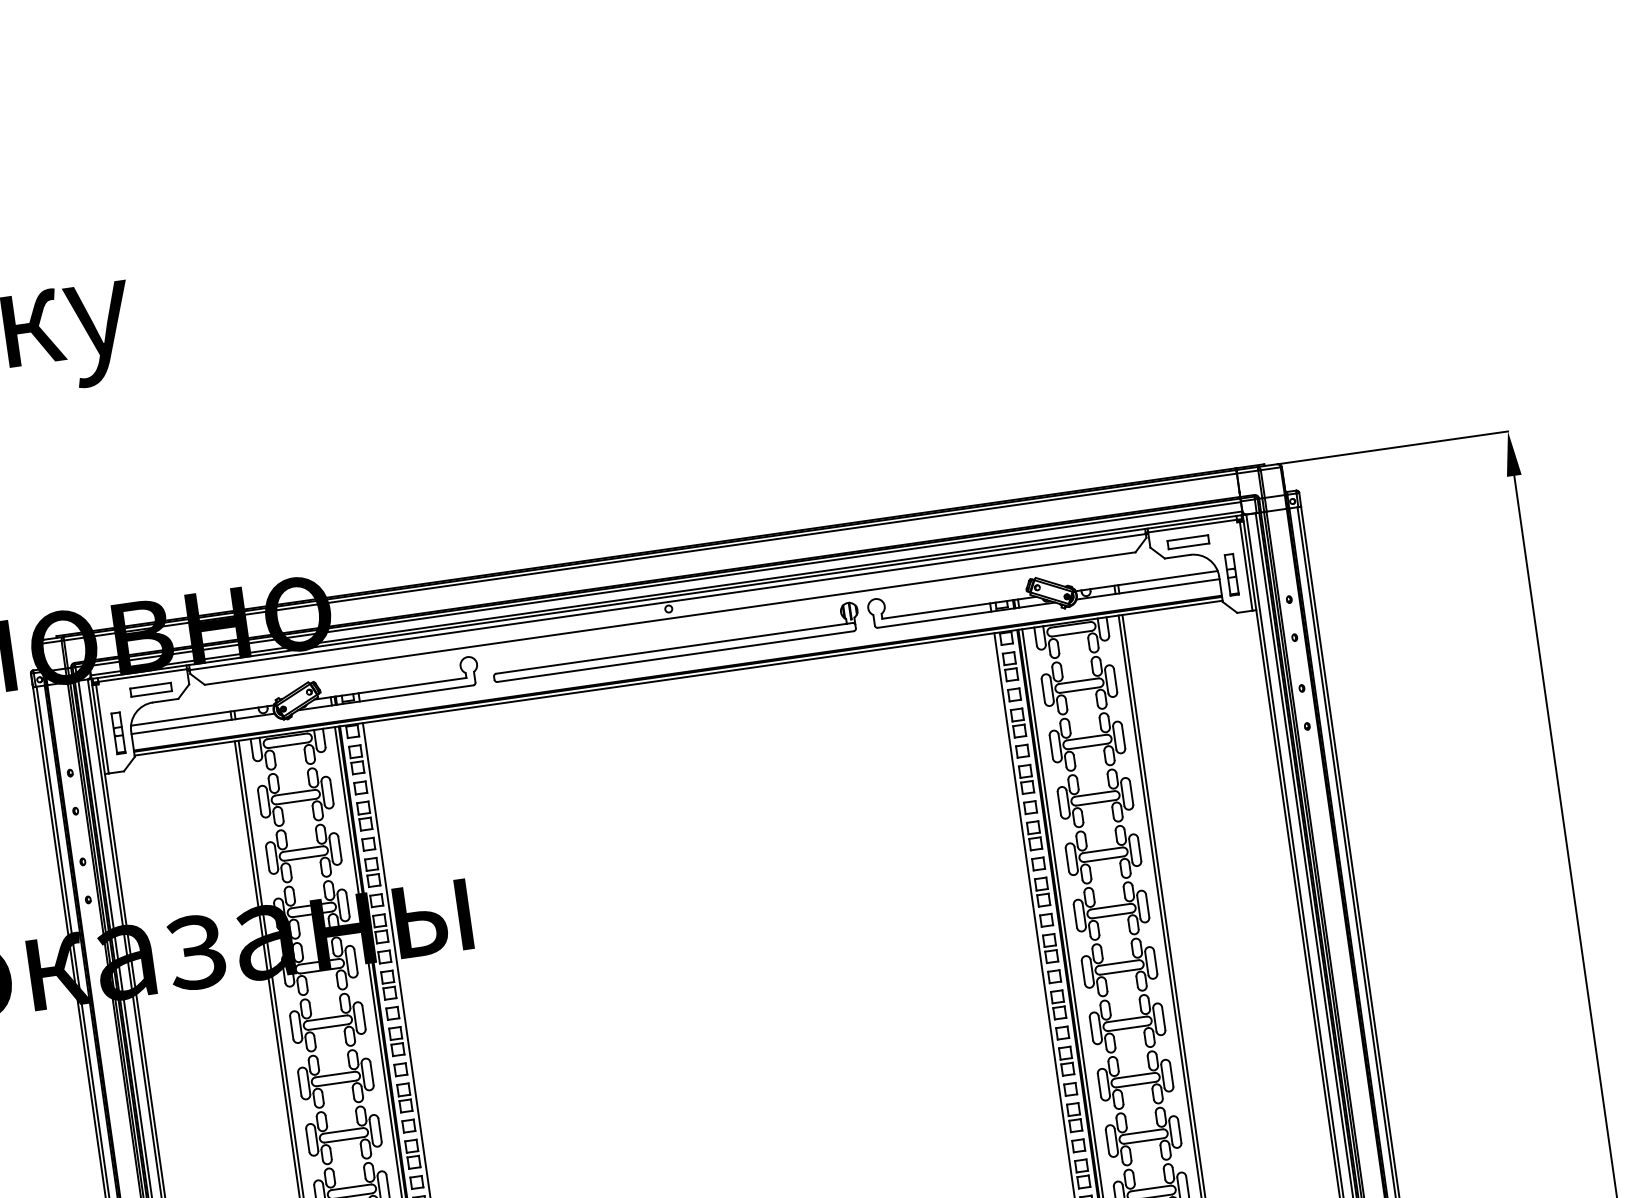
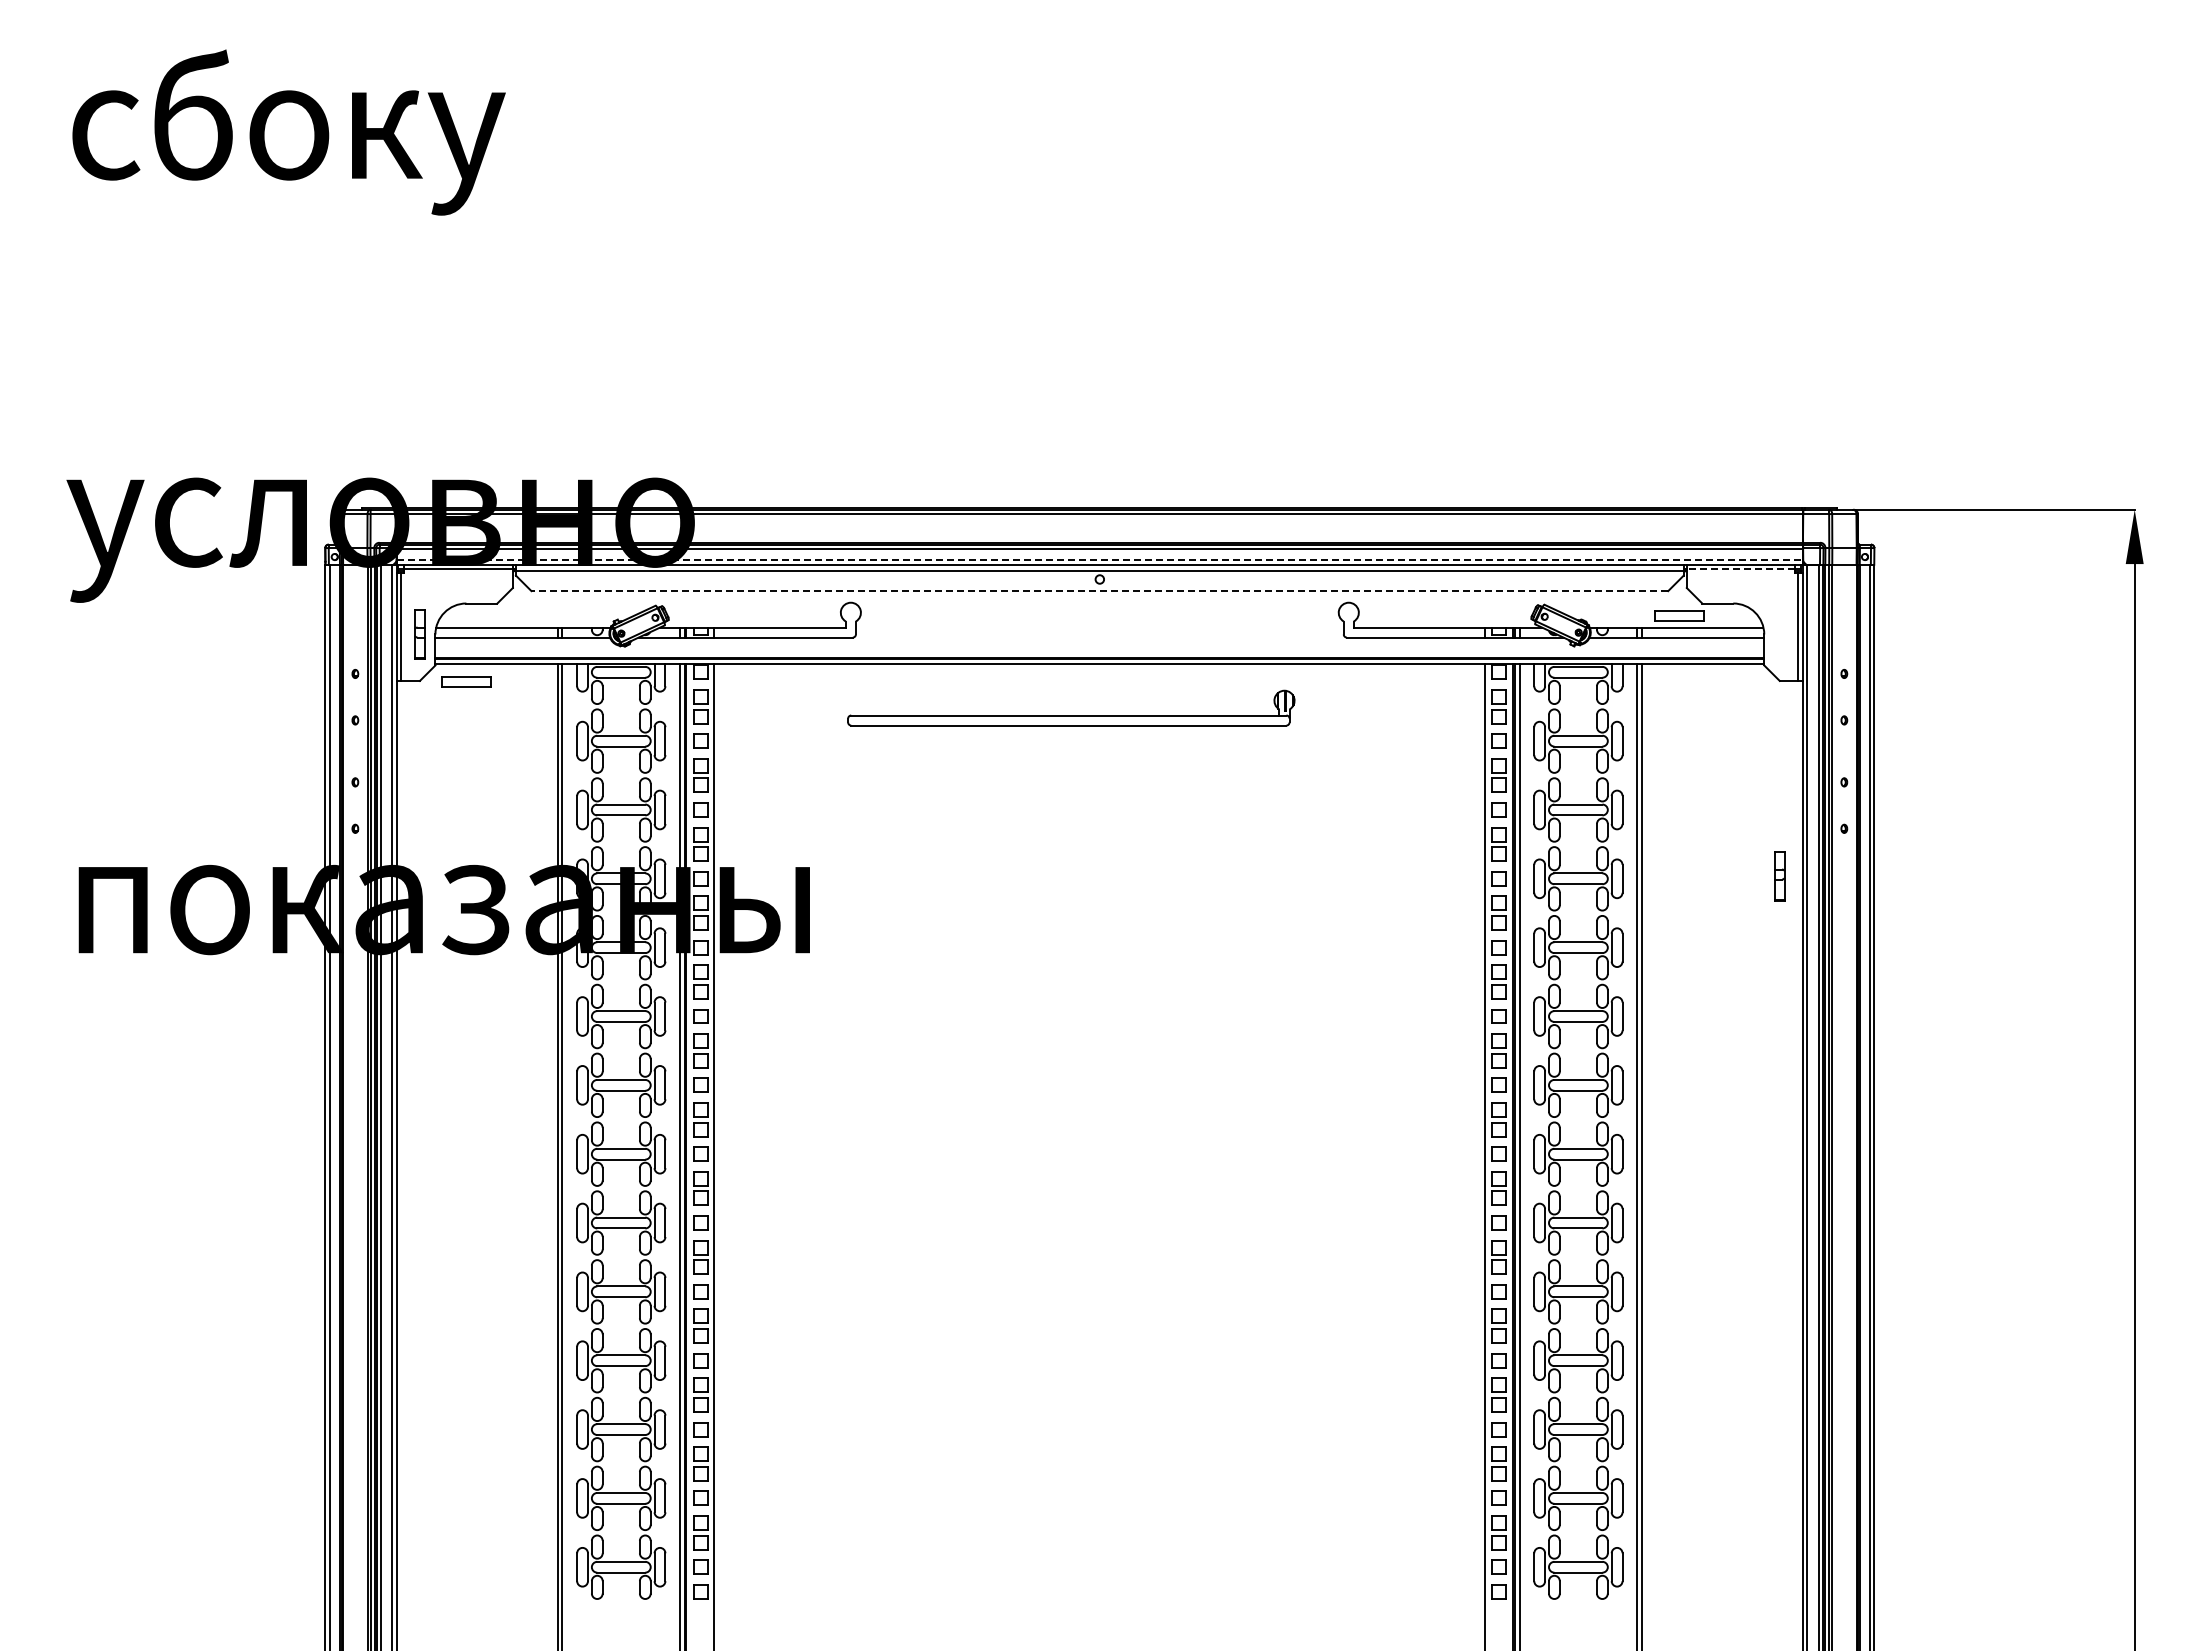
line: (1192, 526) -> (1740, 569), solid -> dashed
part: (1188, 541) -> (1679, 615), moved
part: (1231, 574) -> (1779, 876), moved
line: (667, 593) -> (1100, 560), solid -> dashed
line: (669, 618) -> (1099, 591), solid -> dashed
part: (676, 648) -> (1071, 715), moved
part: (151, 689) -> (466, 681), moved

